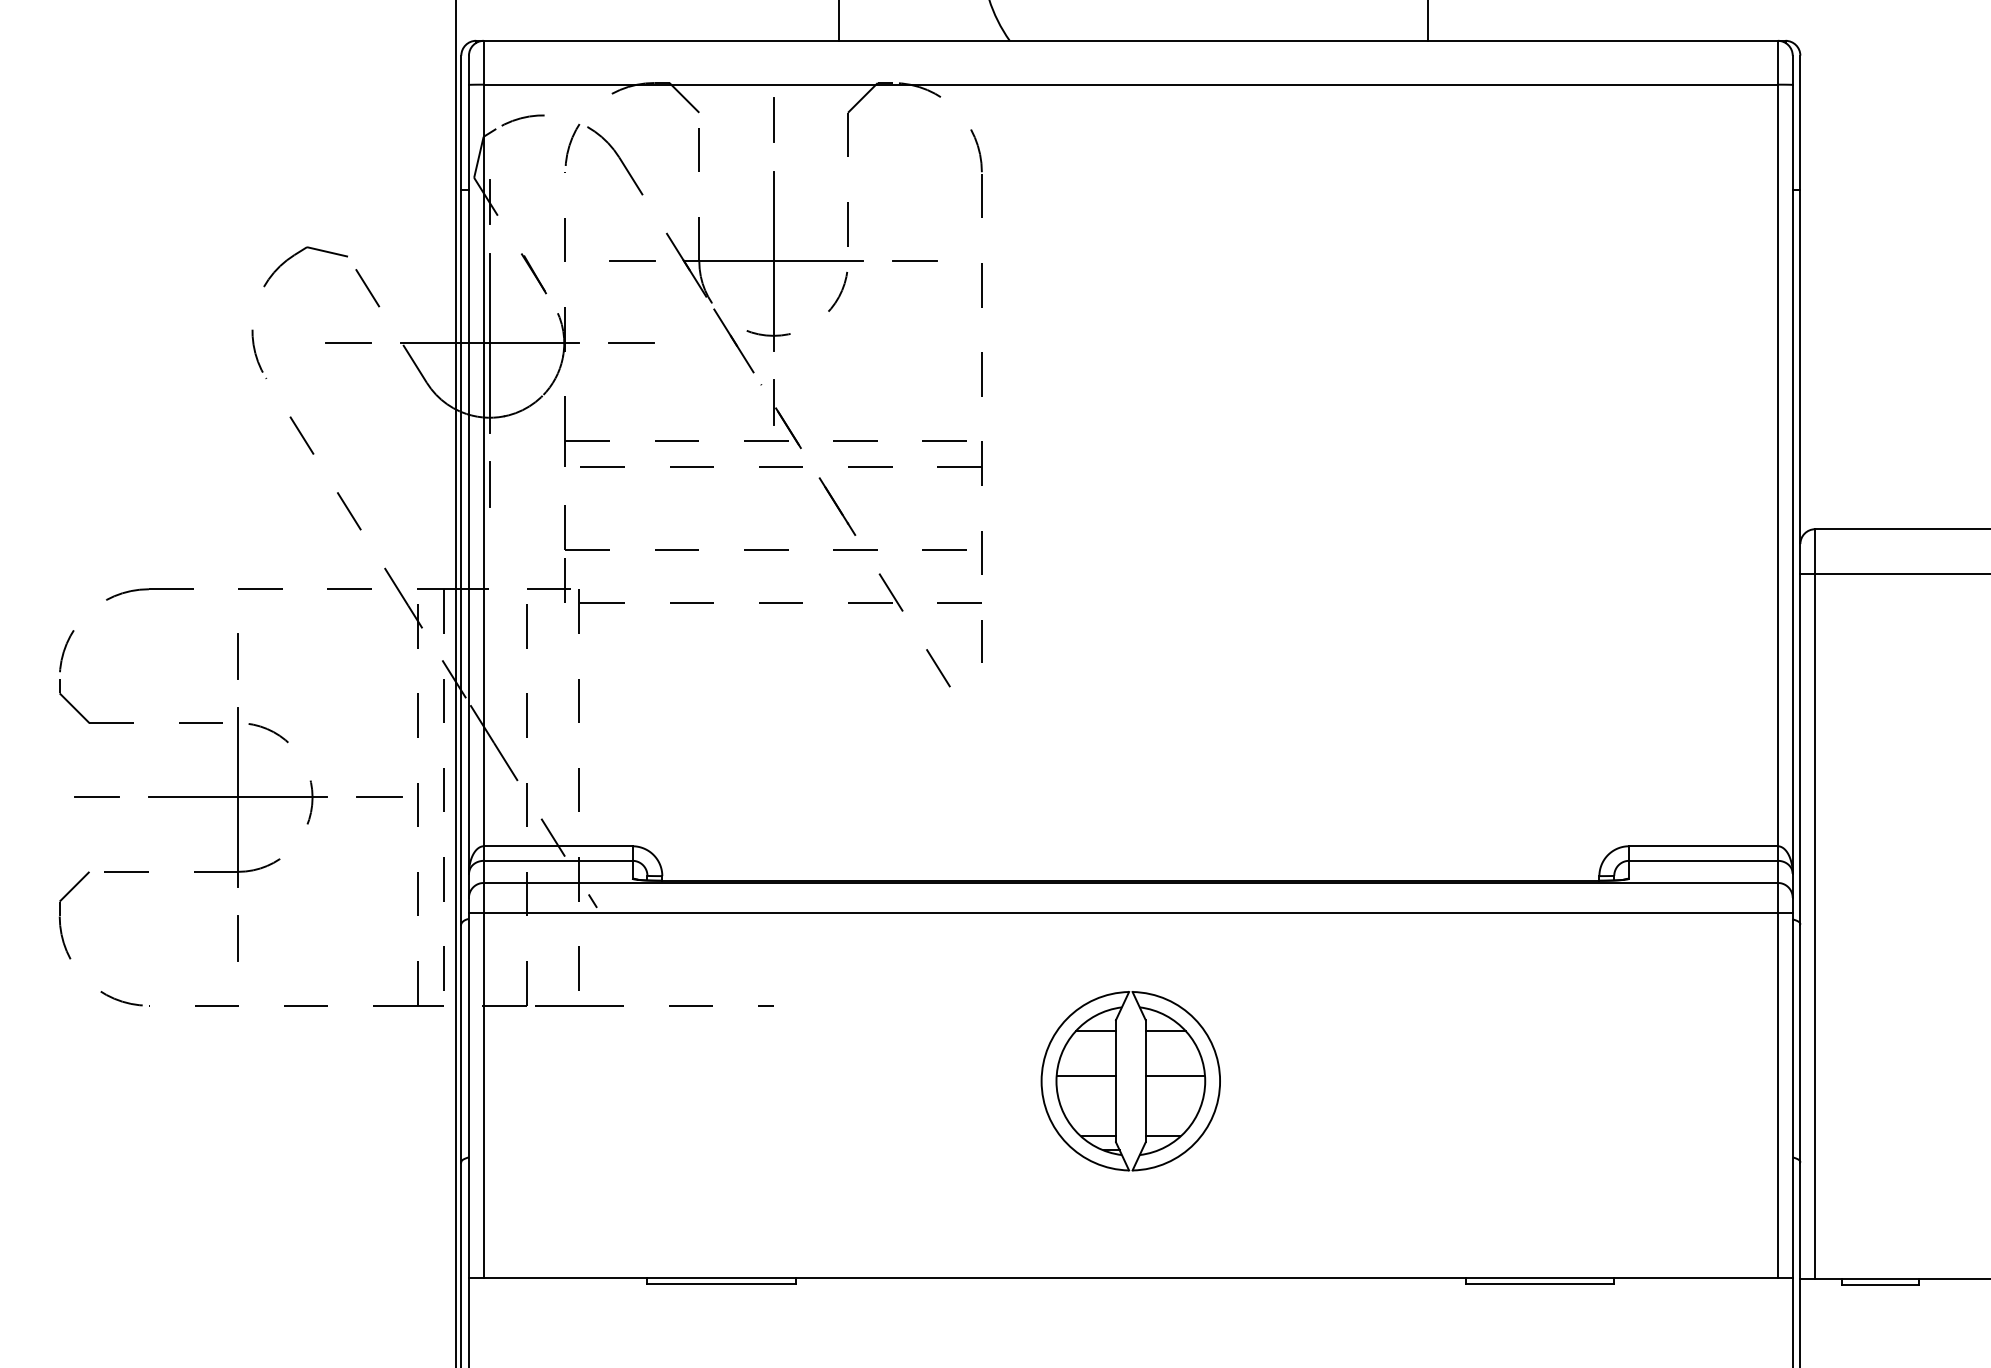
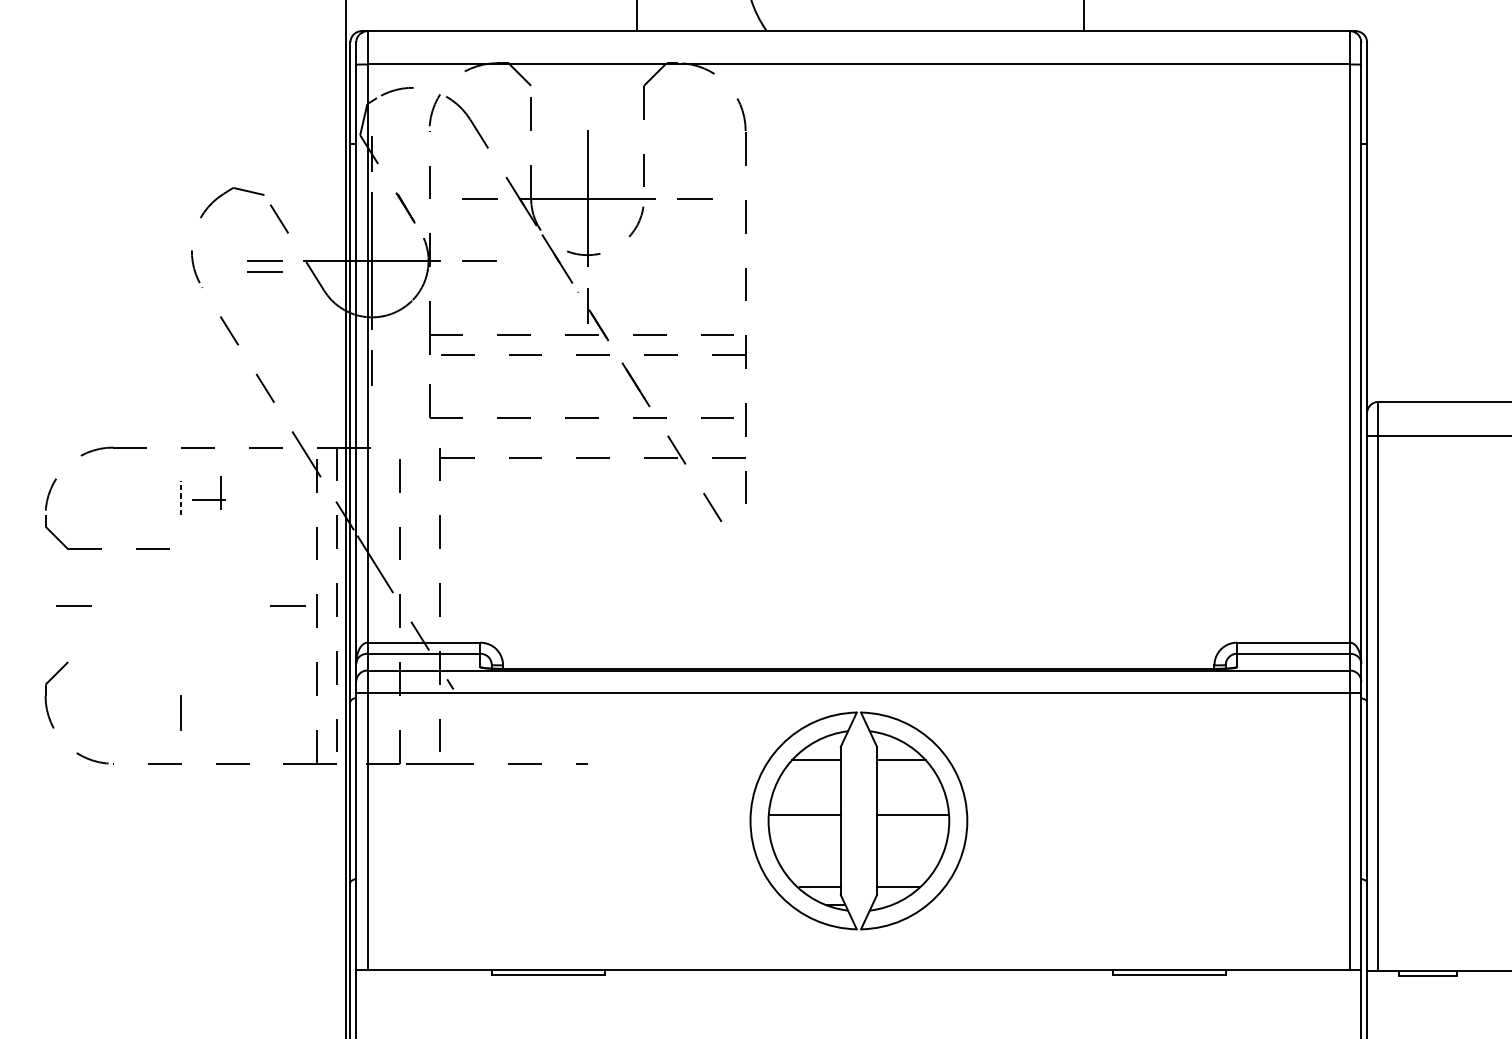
line: (773, 119) -> (587, 90), removed
line: (348, 356) -> (264, 270), added
part: (548, 588) -> (208, 499), moved
line: (238, 655) -> (181, 497), solid -> dashed
part: (215, 797) -> (163, 605), removed
part: (1130, 1081) -> (858, 821), size x1.6

